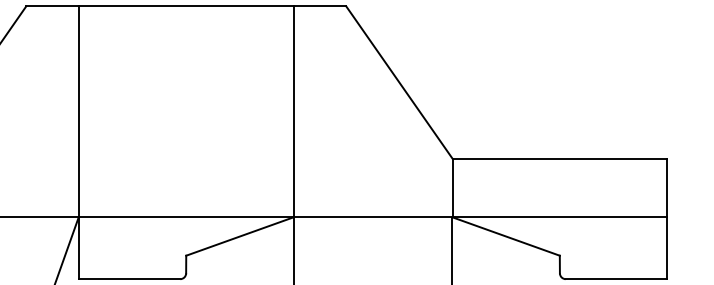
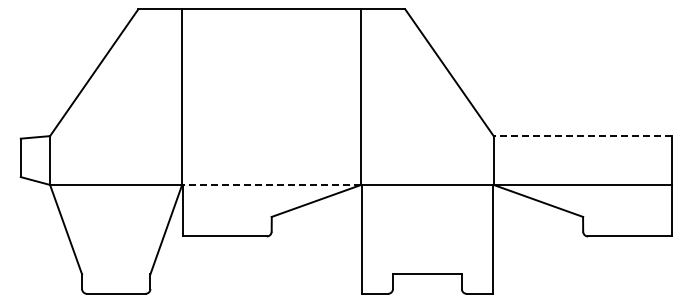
line: (559, 159) -> (582, 136), solid -> dashed
line: (185, 216) -> (271, 184), solid -> dashed

